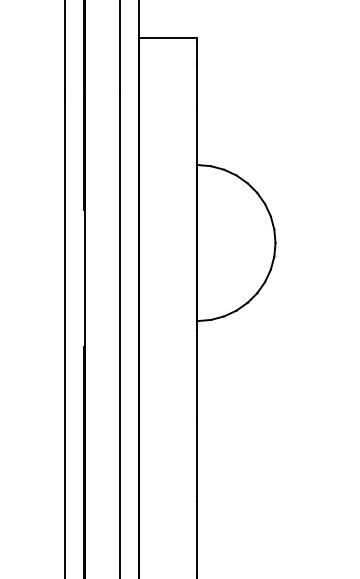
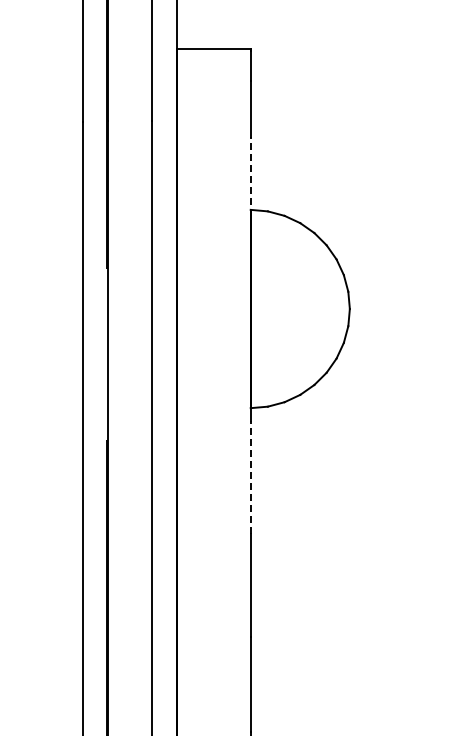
line: (197, 137) -> (250, 175), solid -> dashed
line: (197, 375) -> (250, 477), solid -> dashed

